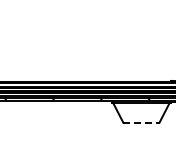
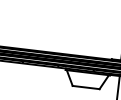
line: (141, 122) -> (86, 87), dashed -> solid

